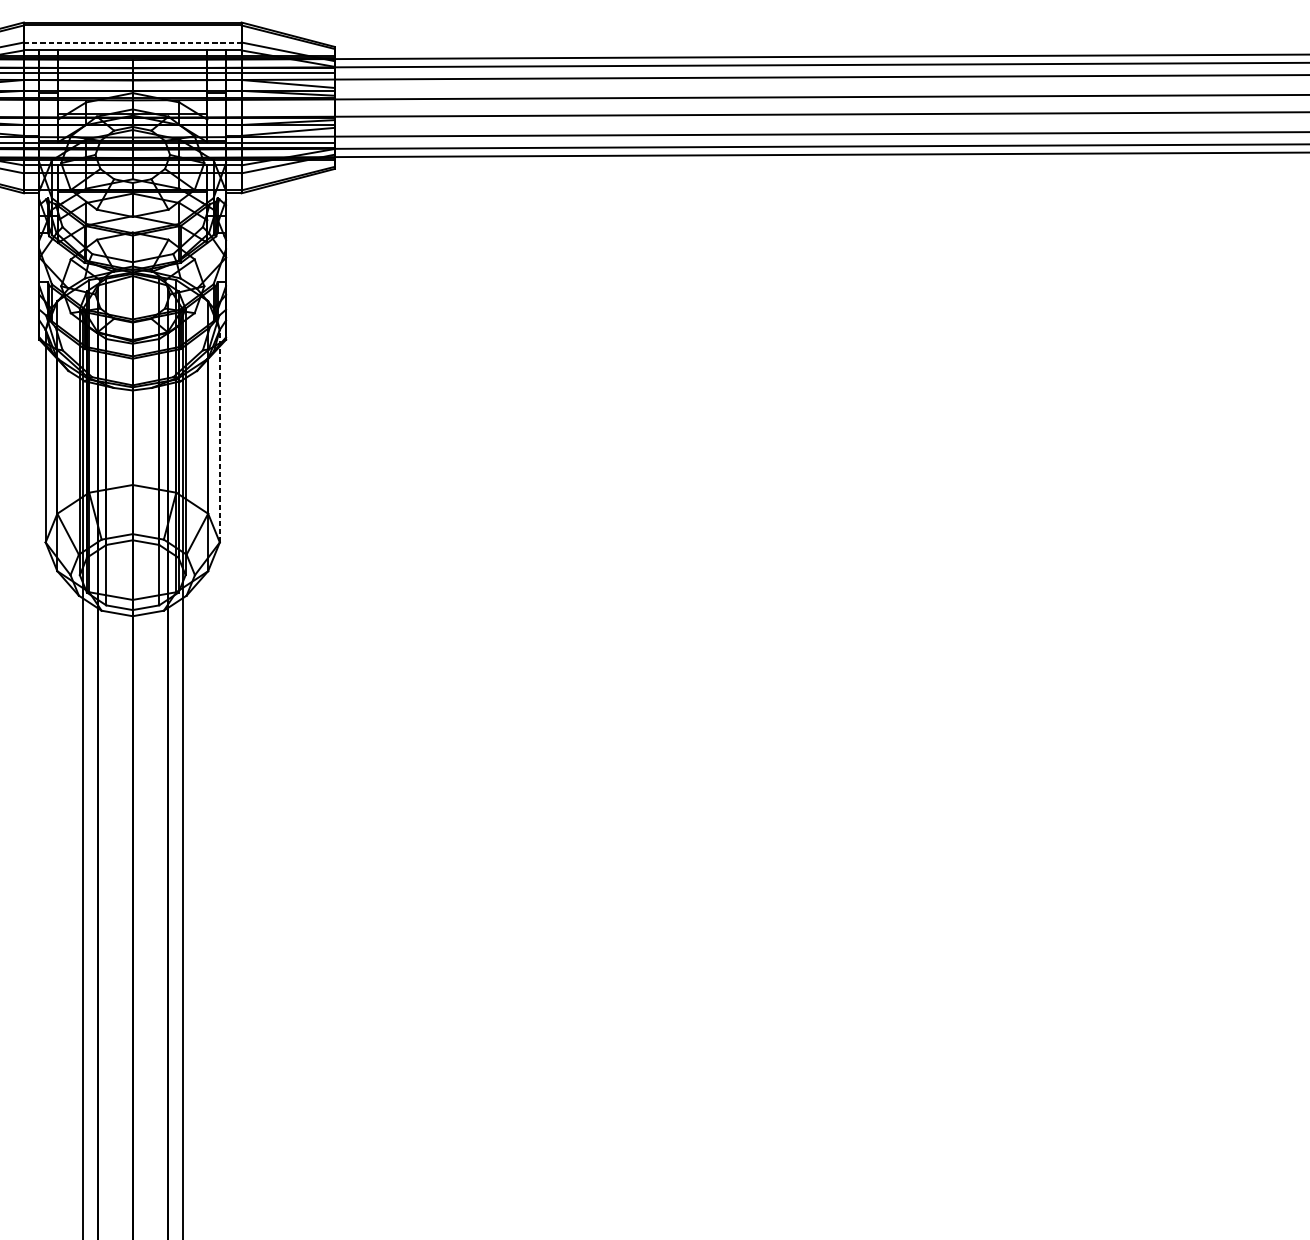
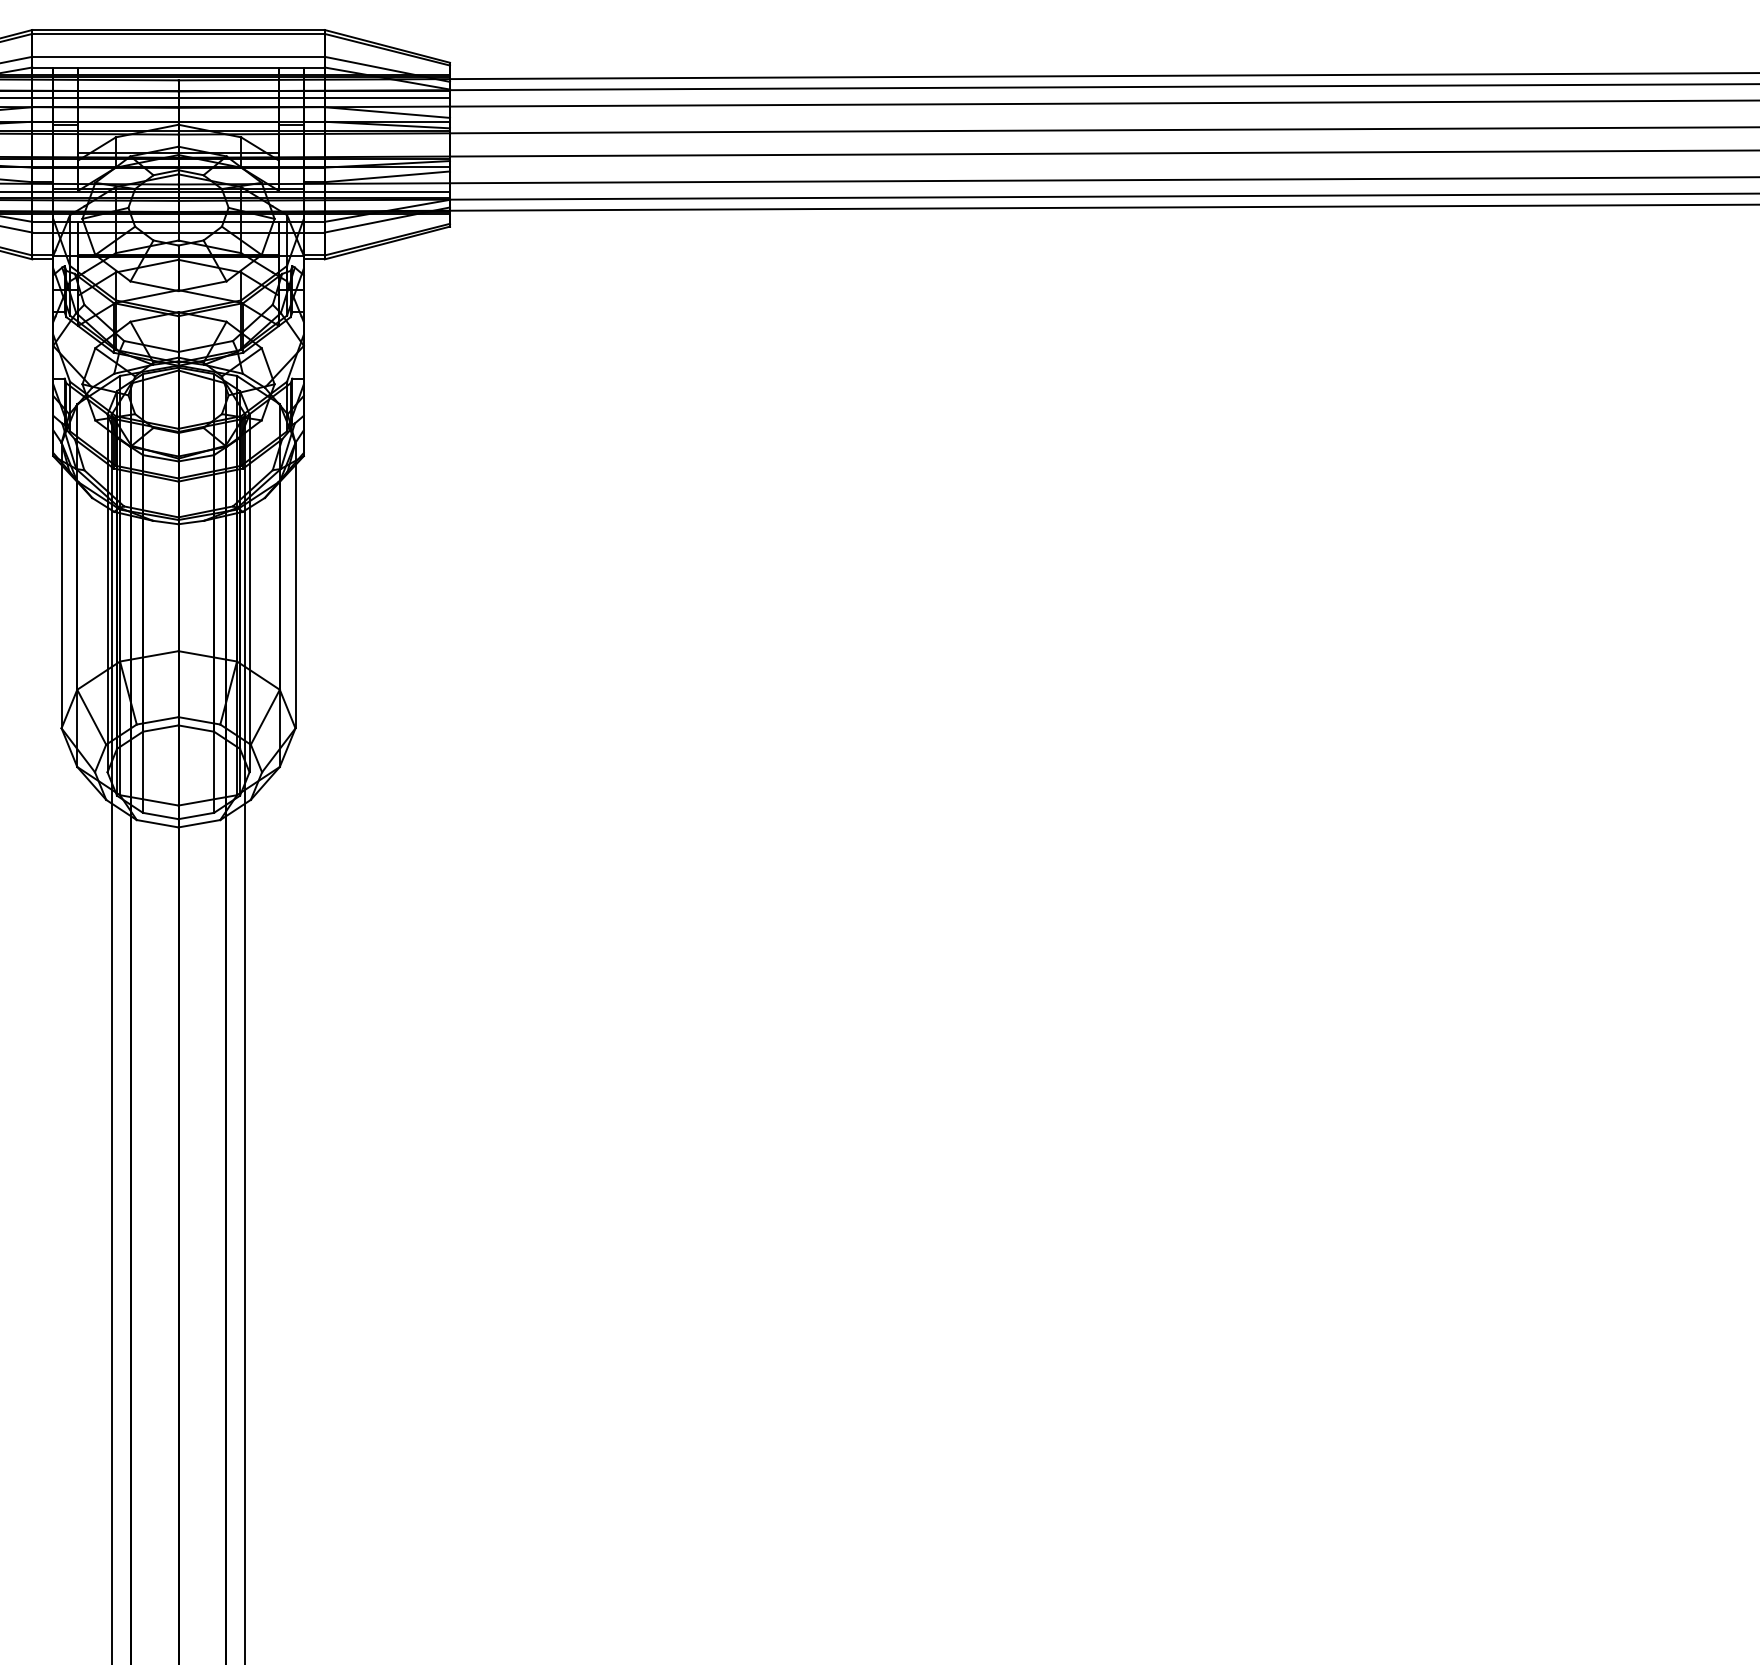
line: (133, 42) -> (179, 56), dashed -> solid
line: (219, 436) -> (295, 585), dashed -> solid

